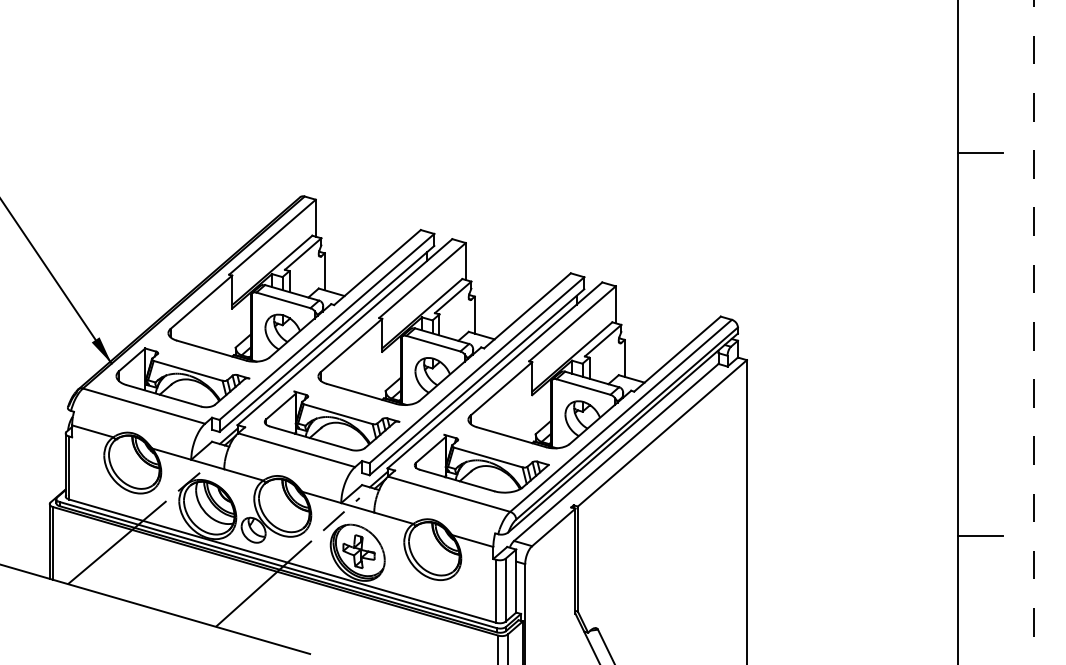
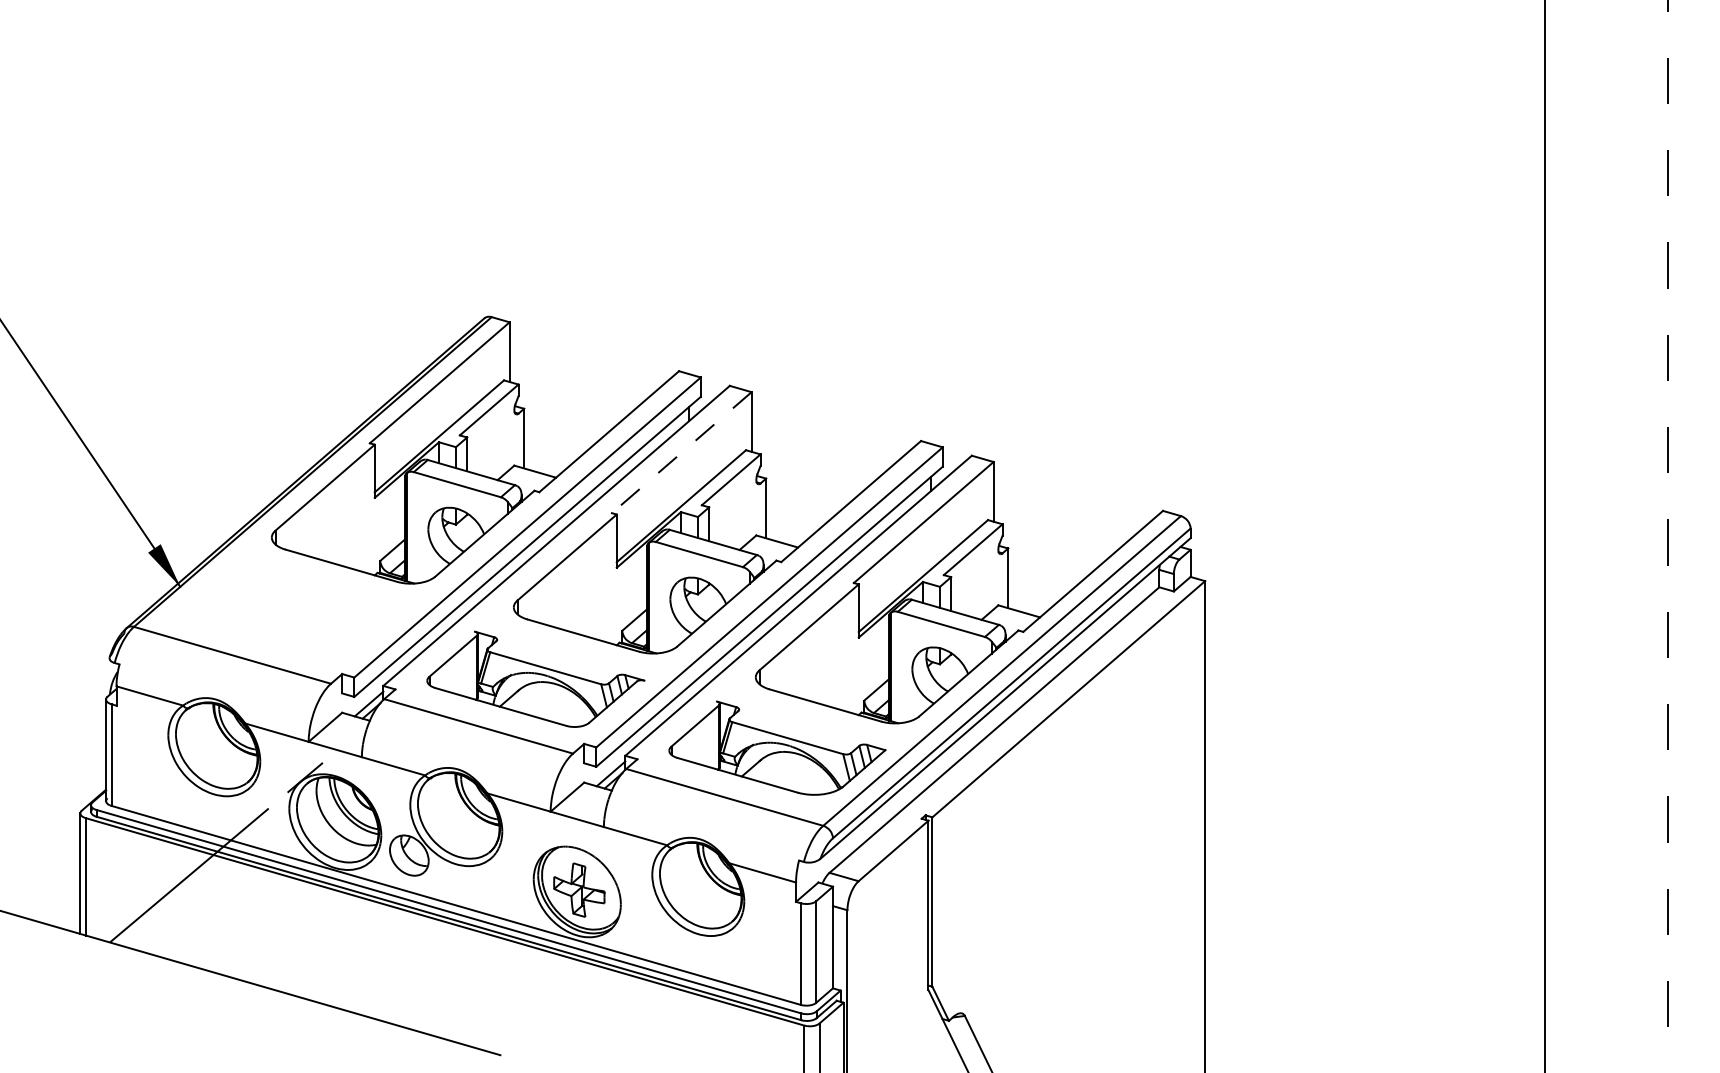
line: (980, 153) -> (1581, 247), removed
line: (422, 280) -> (681, 452), solid -> dashed
part: (182, 377) -> (294, 609), removed
line: (980, 535) -> (1581, 863), removed
line: (287, 562) -> (463, 907), removed

